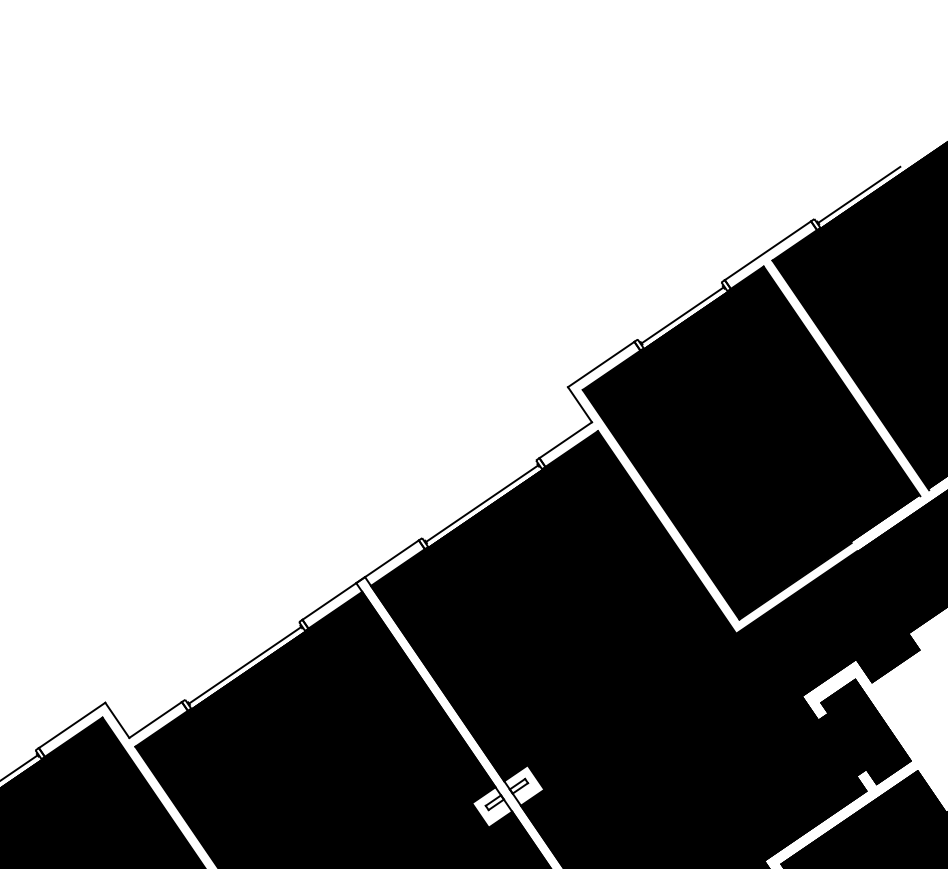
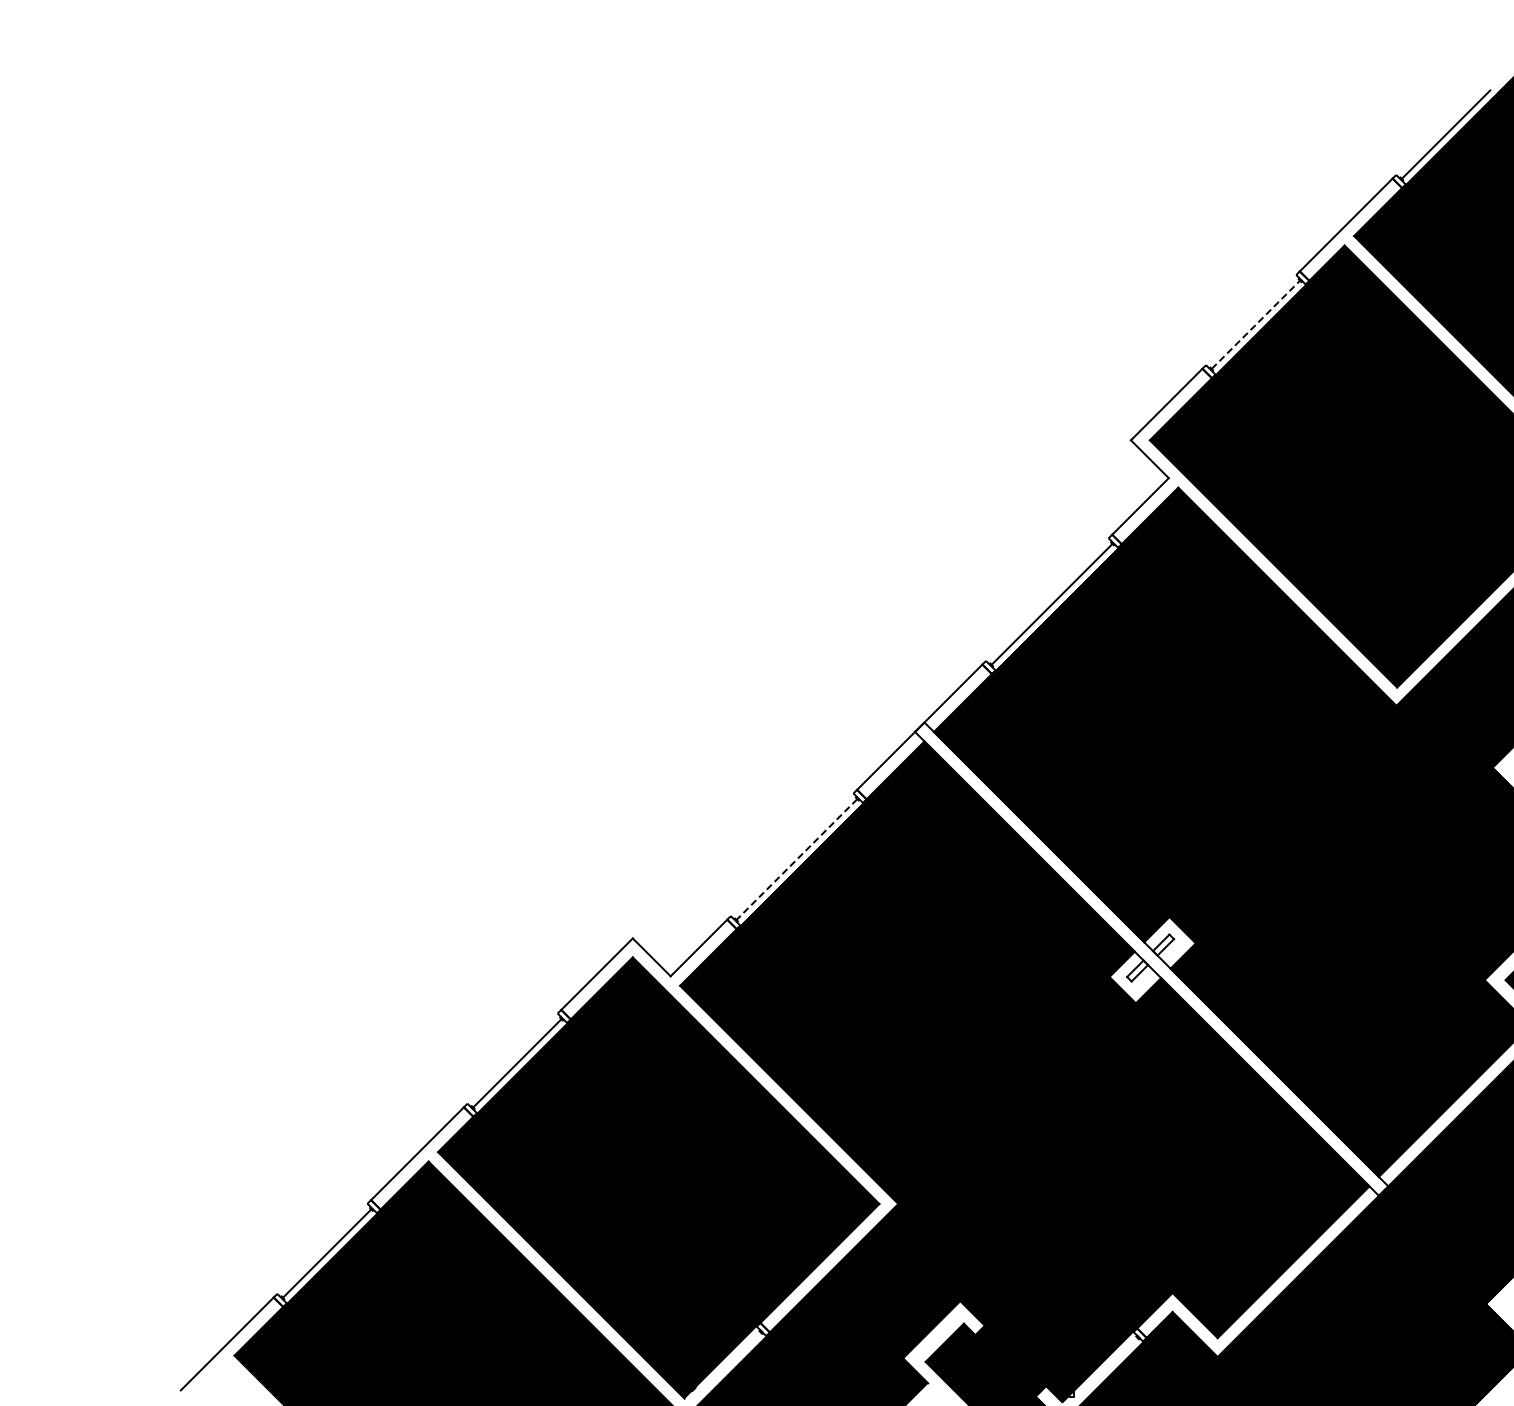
line: (683, 315) -> (1256, 324), solid -> dashed
line: (244, 665) -> (796, 859), solid -> dashed

